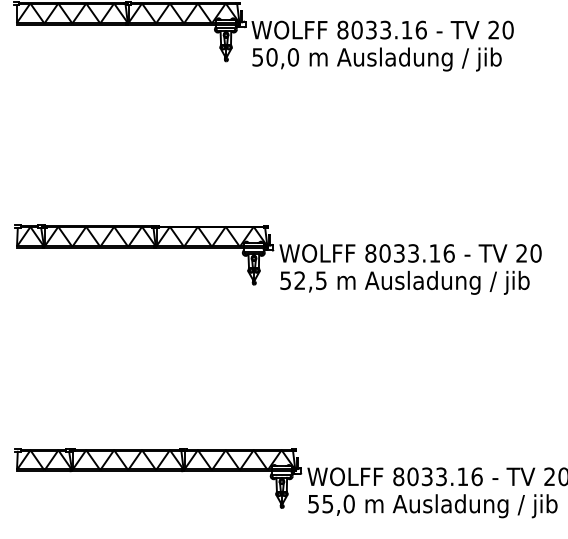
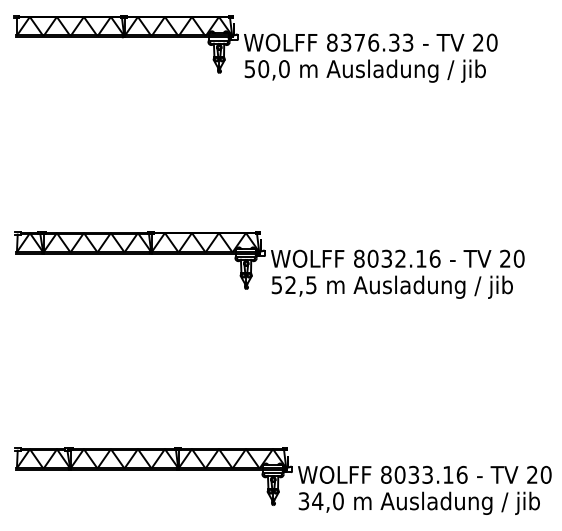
text: (388, 29) -> (376, 42), 8033.16 -> 8376.33
text: (413, 253) -> (400, 258), 8033.16 -> 8032.16
text: (321, 504) -> (311, 501), 55,0 -> 34,0

